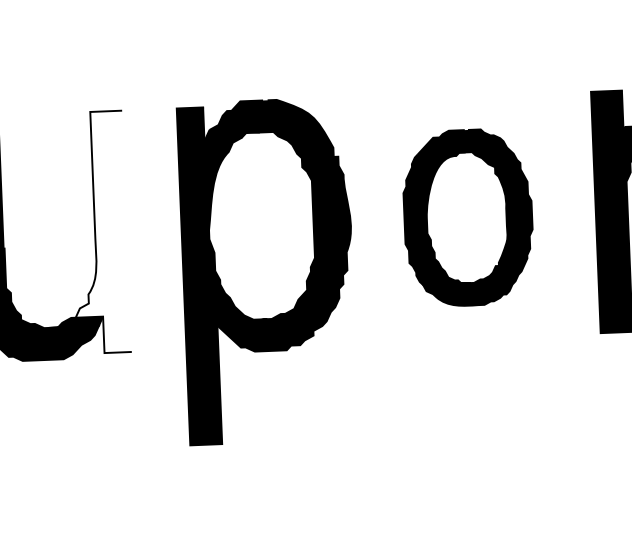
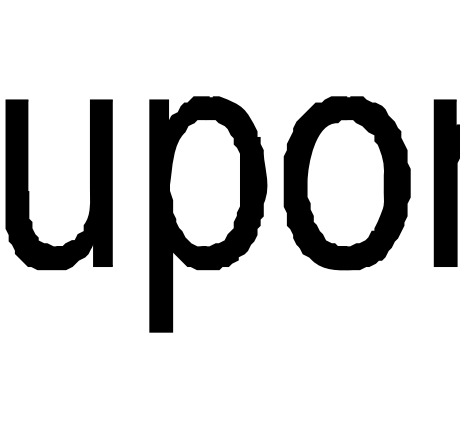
part: (467, 218) -> (346, 183), size x1.43
fill: (98, 232) -> (93, 183), added

